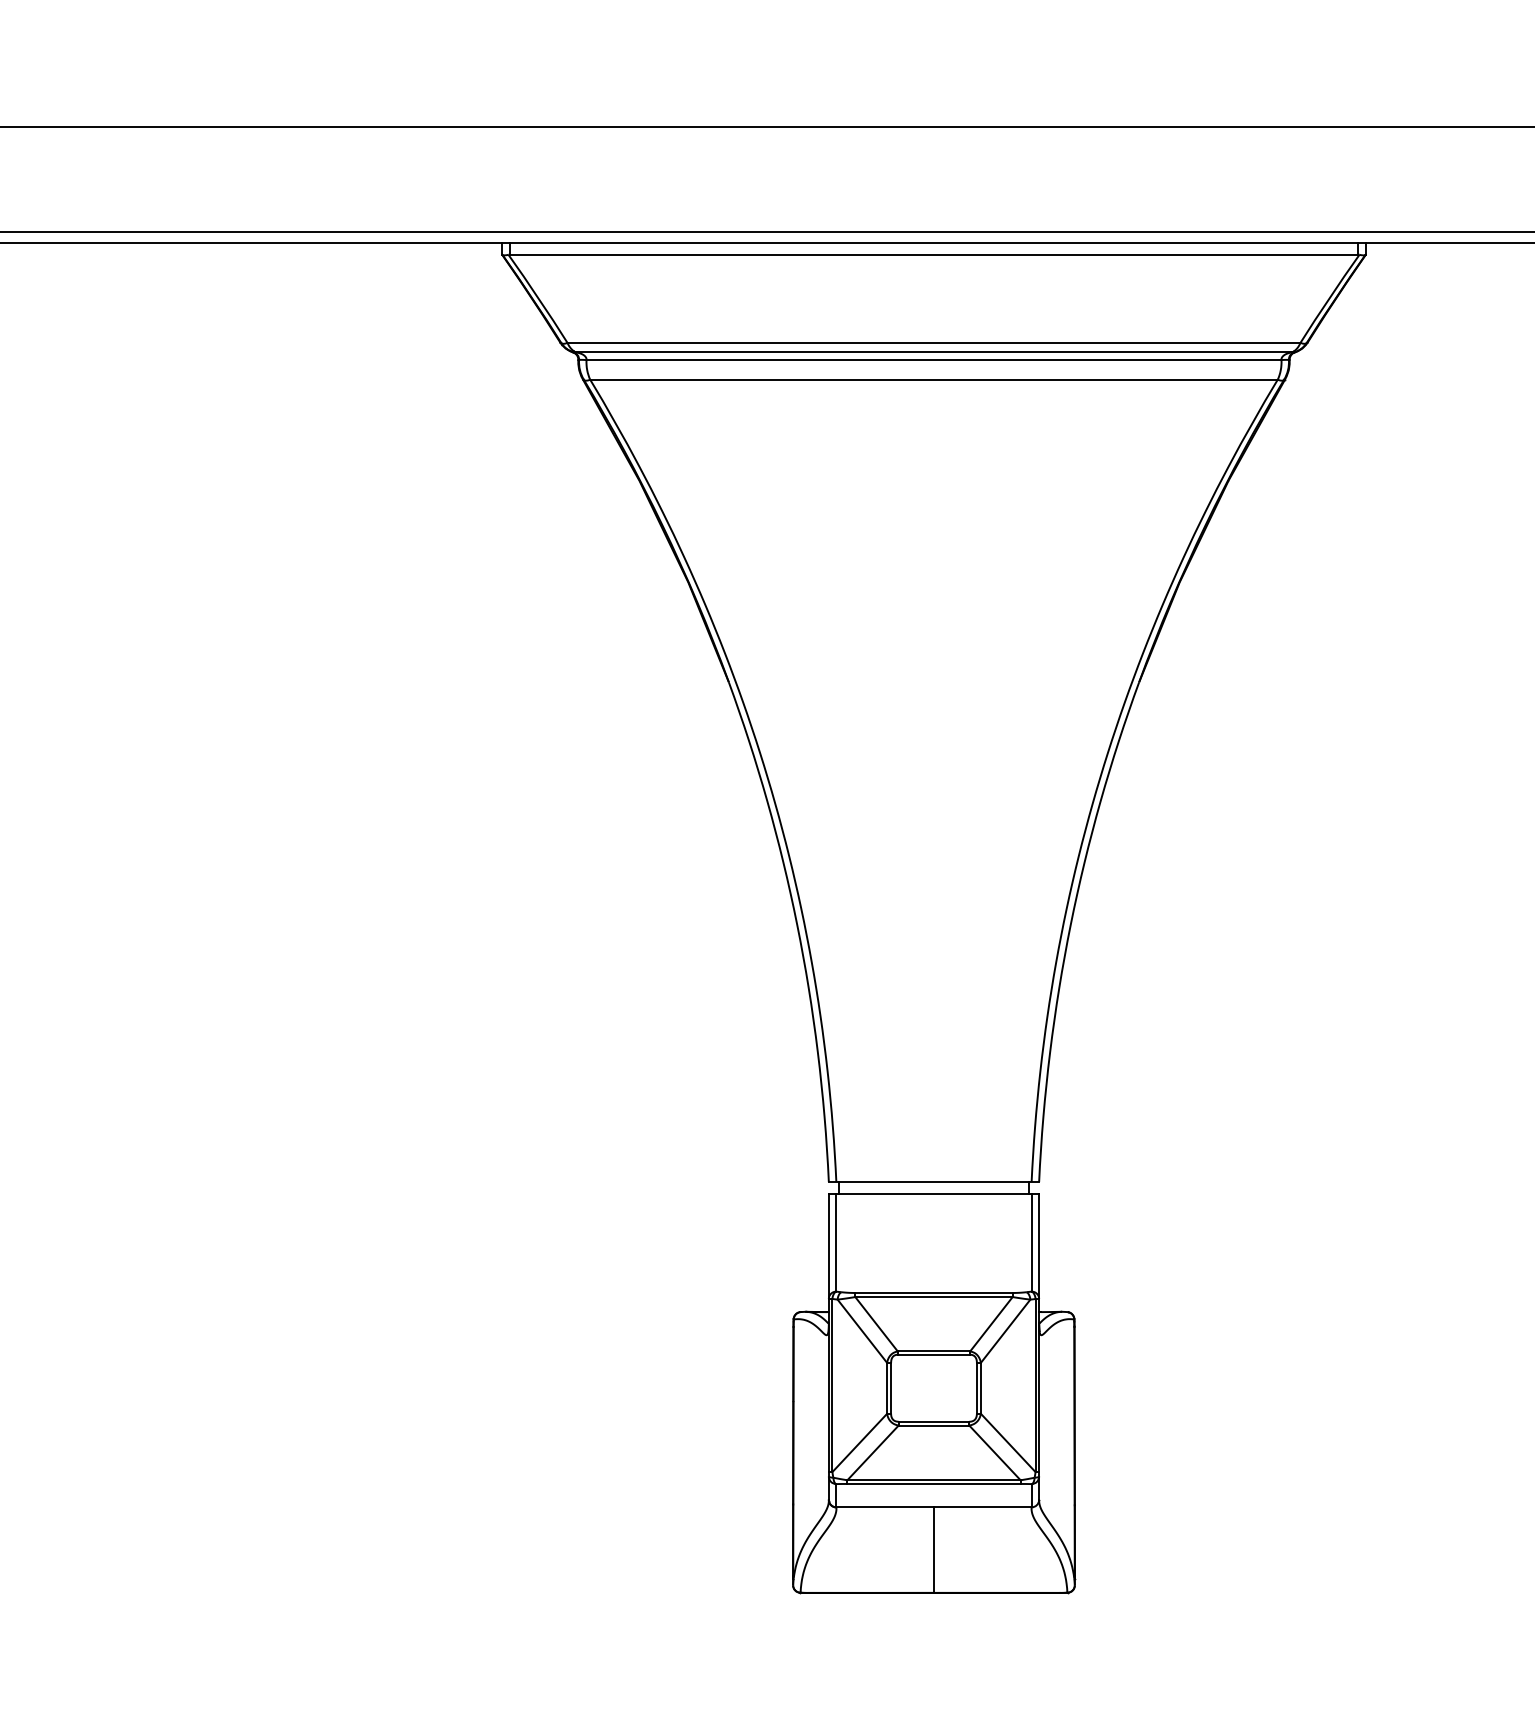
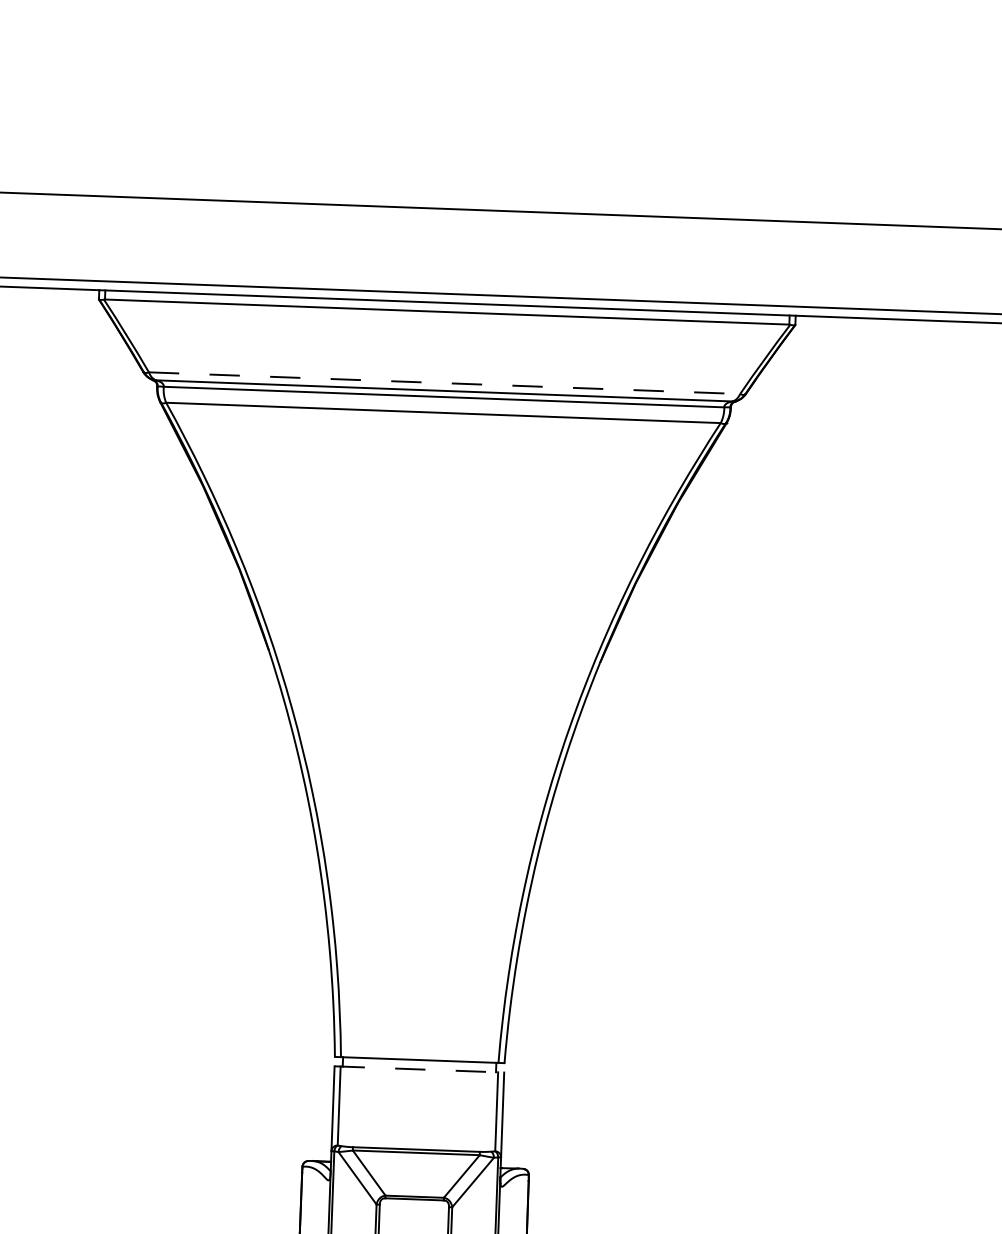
line: (933, 342) -> (444, 382), solid -> dashed
line: (934, 1193) -> (419, 1069), solid -> dashed

